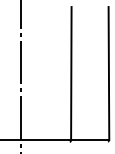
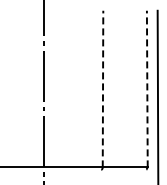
line: (71, 73) -> (103, 88), solid -> dashed
line: (109, 73) -> (147, 88), solid -> dashed

